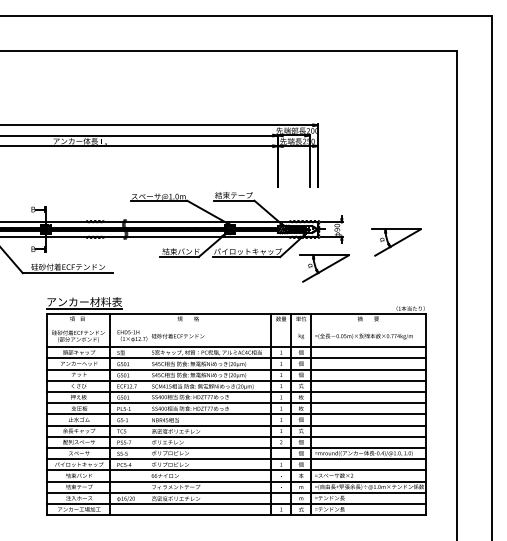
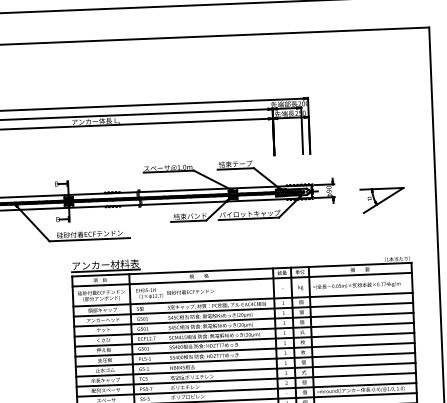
part: (324, 268) -> (319, 226), removed
line: (236, 324) -> (242, 279), added

